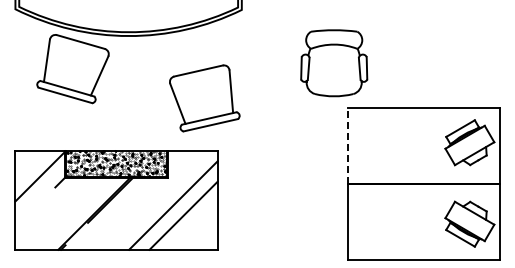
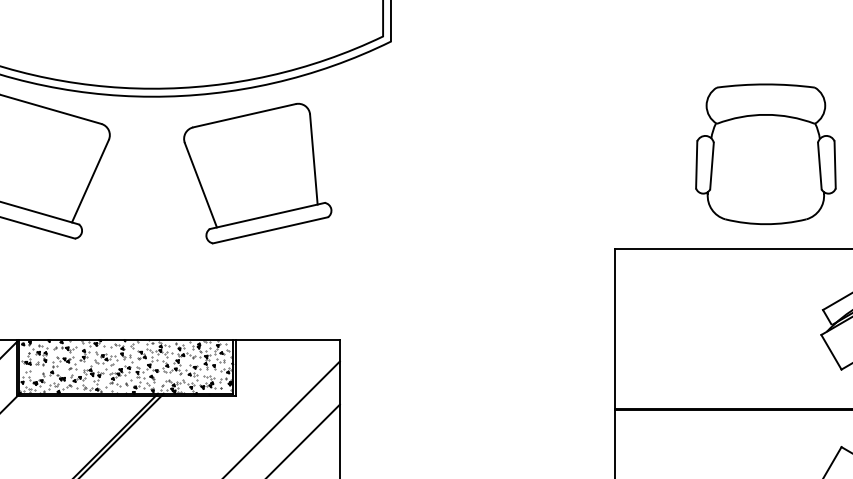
part: (334, 63) -> (766, 154), moved
part: (204, 98) -> (257, 173), moved
line: (347, 145) -> (614, 328), dashed -> solid

